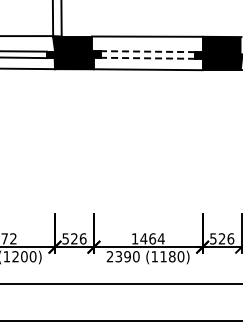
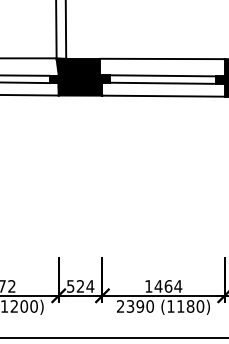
line: (147, 51) -> (162, 75), dashed -> solid
line: (147, 58) -> (162, 83), dashed -> solid
text: (82, 238) -> (89, 285), 526 -> 524

